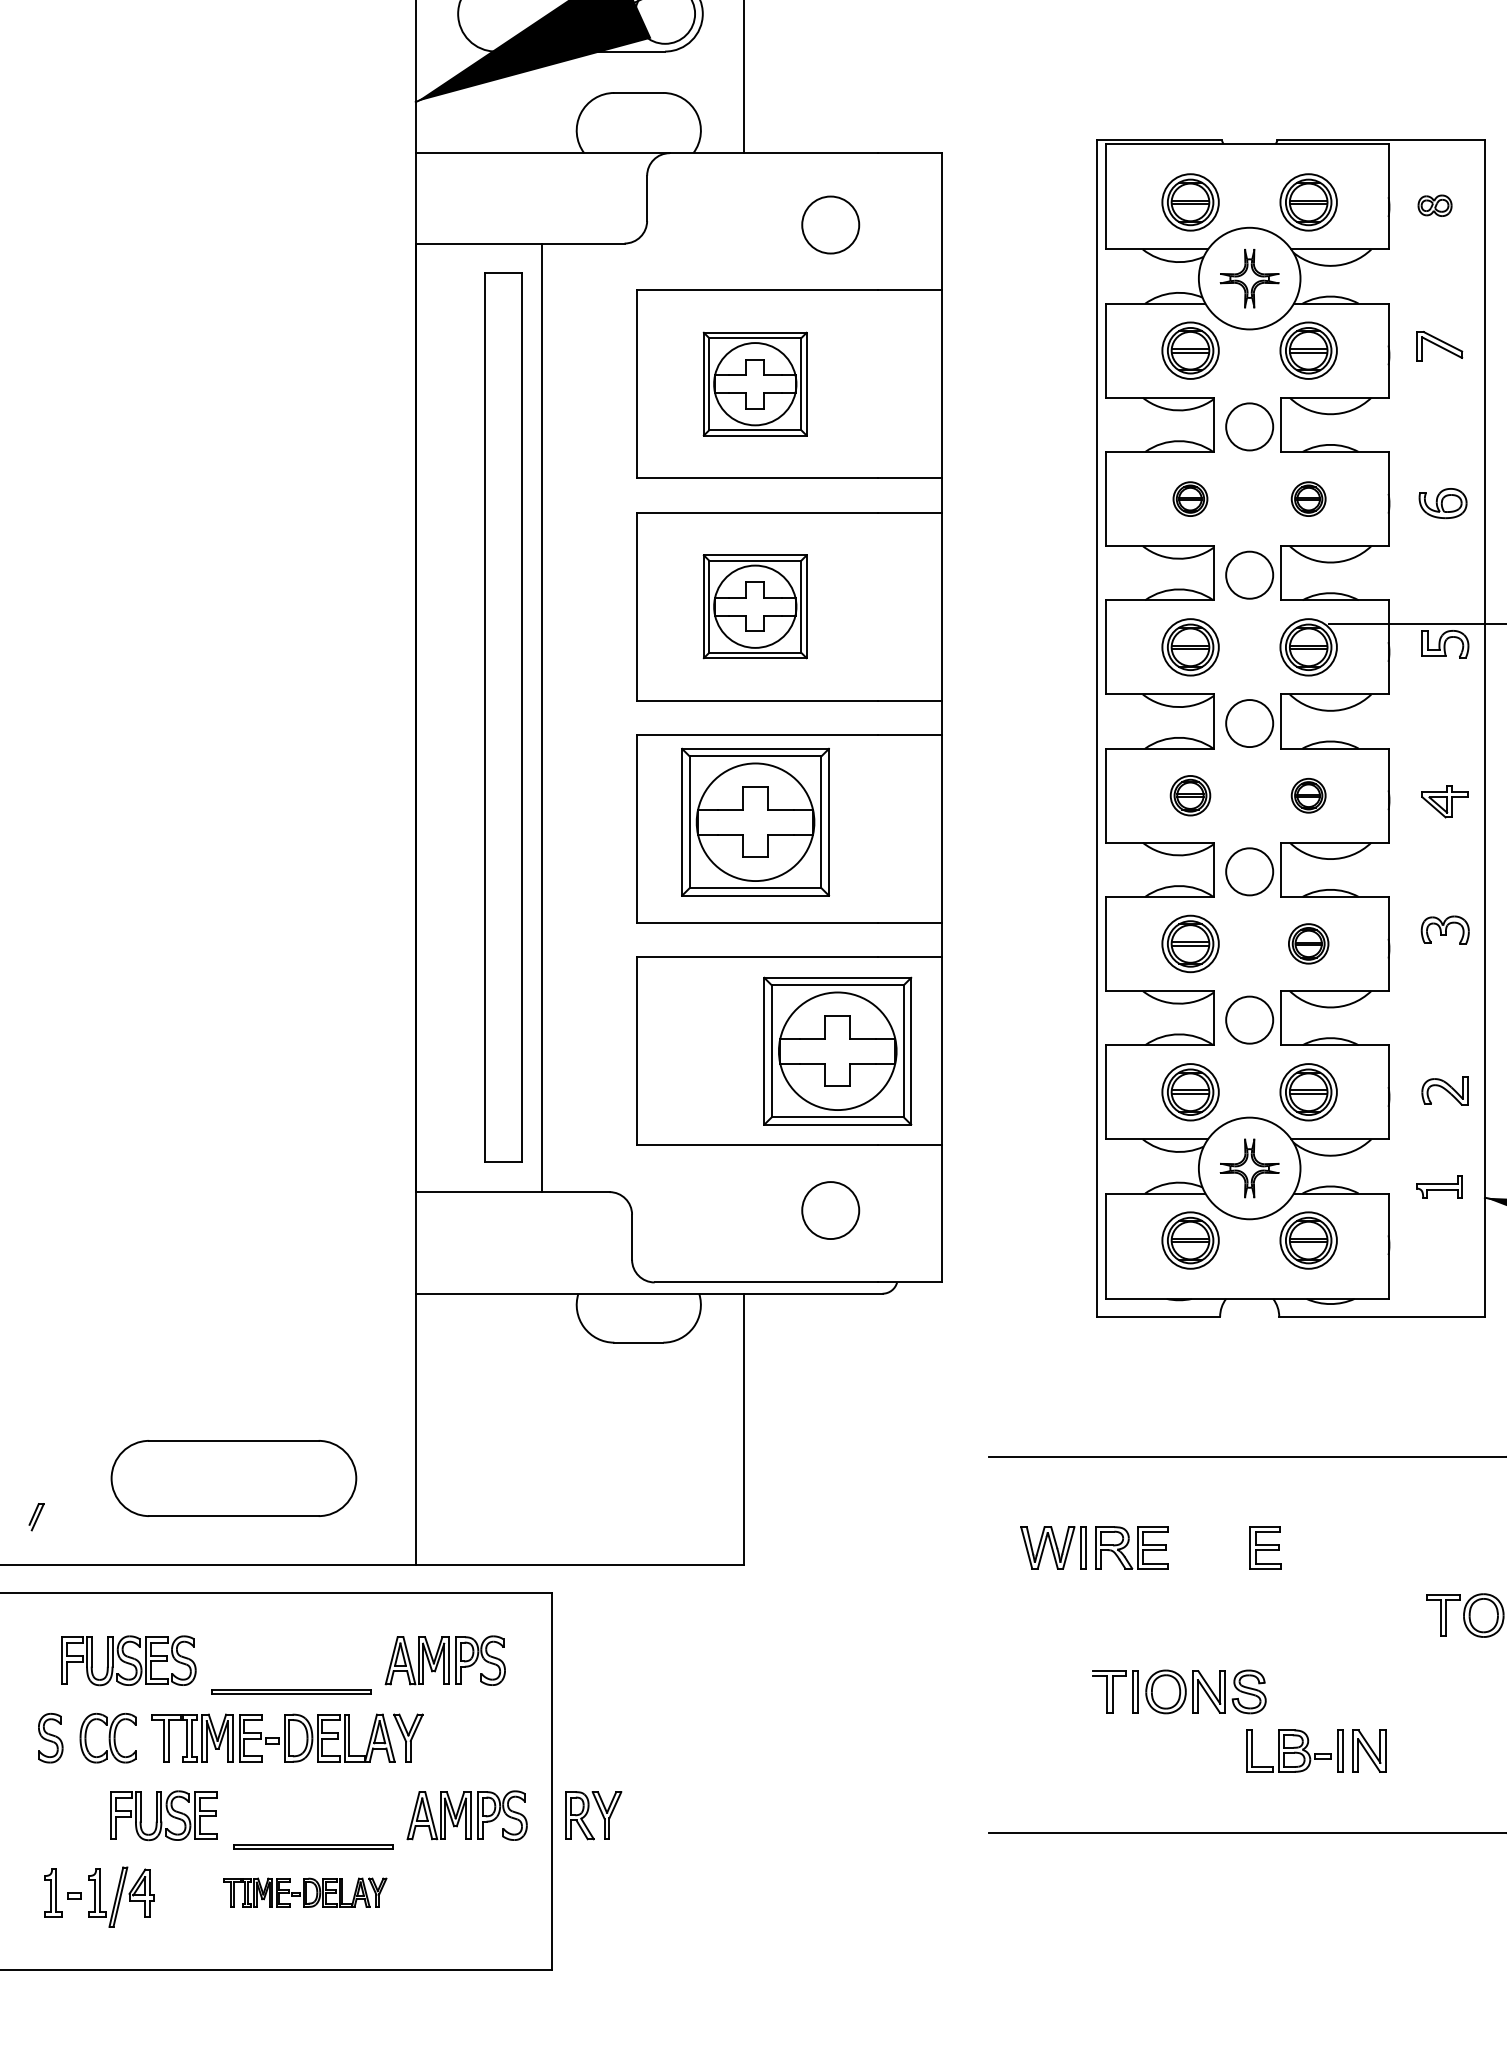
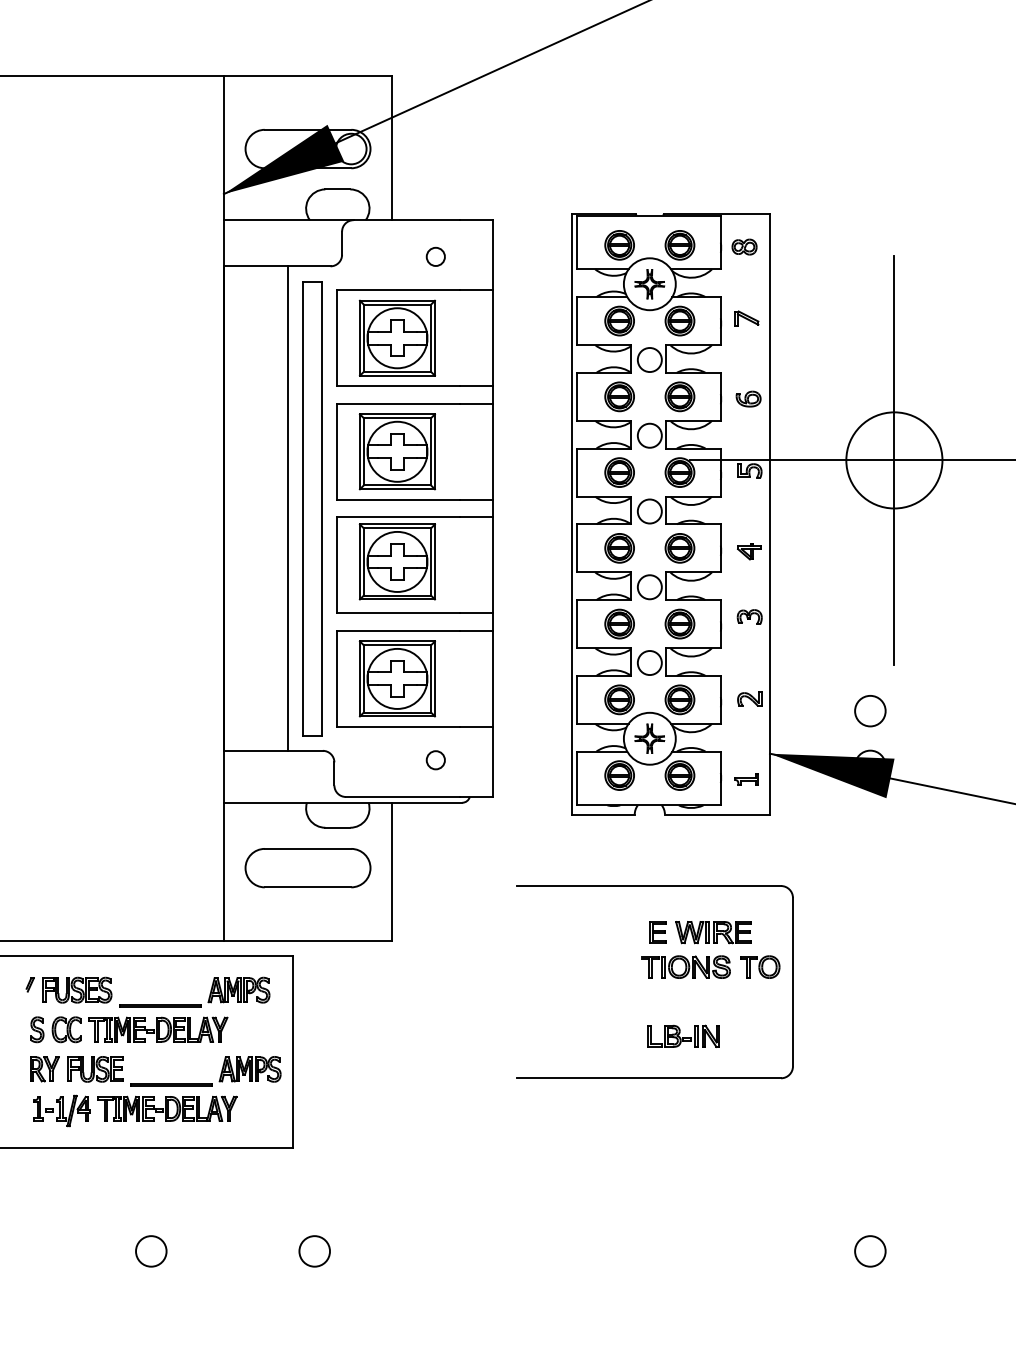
part: (1434, 204) -> (744, 246), size x1.43
circle: (830, 224) -> (435, 256), size x0.62
part: (753, 382) -> (396, 337), size x1.43
part: (1190, 498) -> (619, 396), size x1.67
part: (1307, 498) -> (679, 396), size x1.67
part: (753, 606) -> (396, 451), size x1.43
part: (503, 717) -> (312, 508), moved
part: (1190, 795) -> (619, 548), size x1.43
part: (1307, 795) -> (679, 548), size x1.67
part: (1307, 942) -> (679, 623), size x1.43
part: (835, 1050) -> (396, 678), moved
part: (1438, 1187) -> (746, 779), moved
circle: (830, 1210) -> (435, 760), size x0.62
part: (232, 1479) -> (307, 868), moved
part: (35, 1516) -> (29, 984), moved
part: (1094, 1547) -> (713, 932), moved
part: (1178, 1690) -> (685, 966), moved
part: (593, 1815) -> (44, 1069), moved
part: (305, 1892) -> (167, 1108), size x1.67

